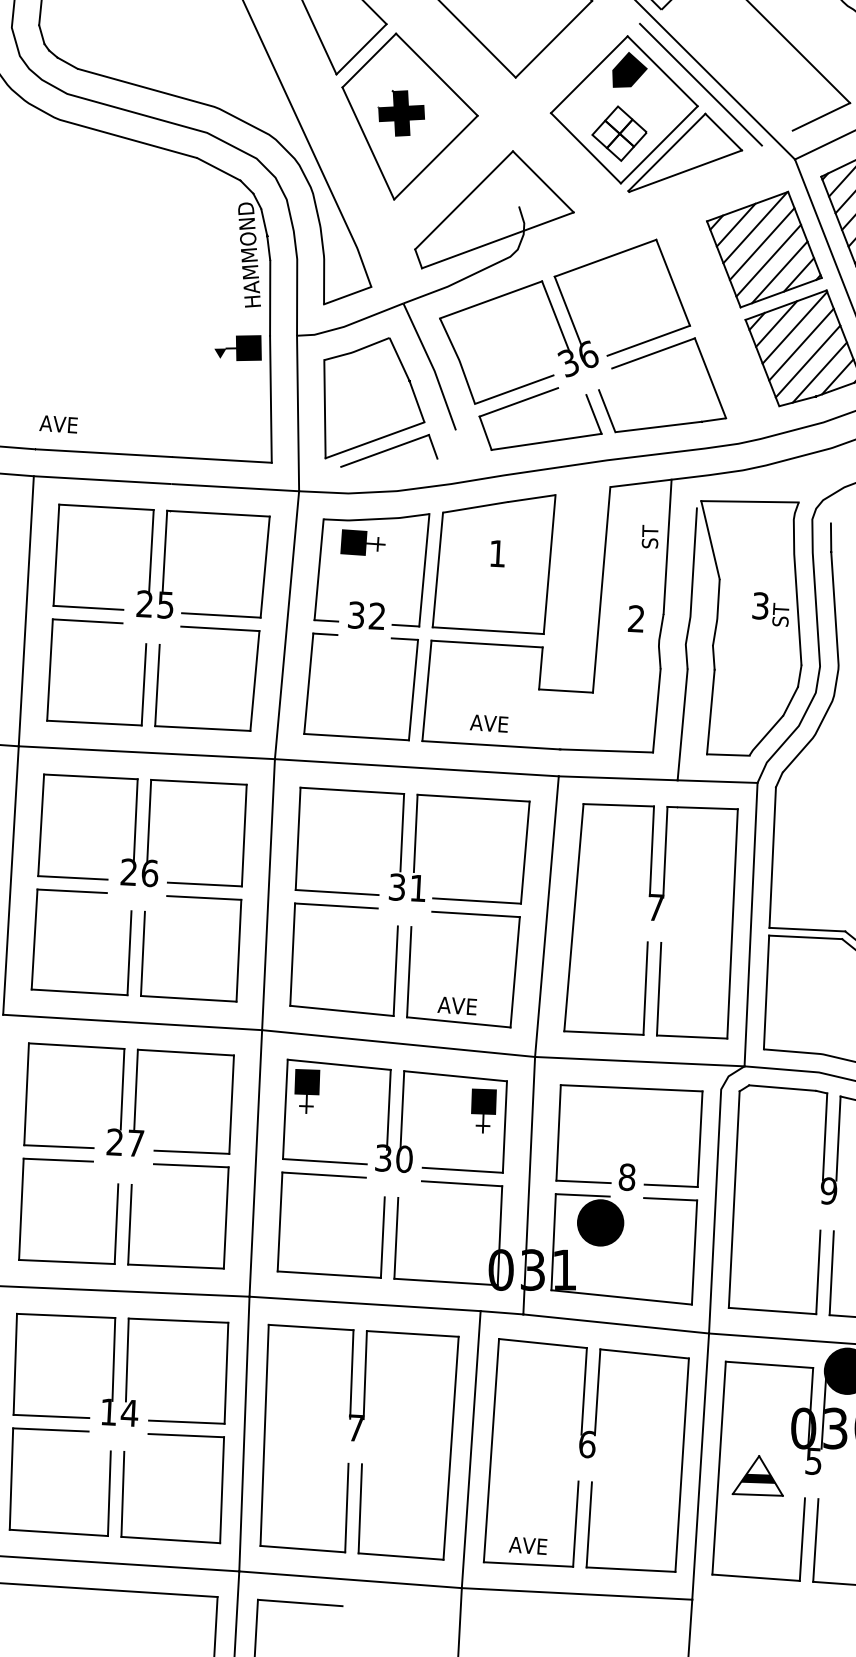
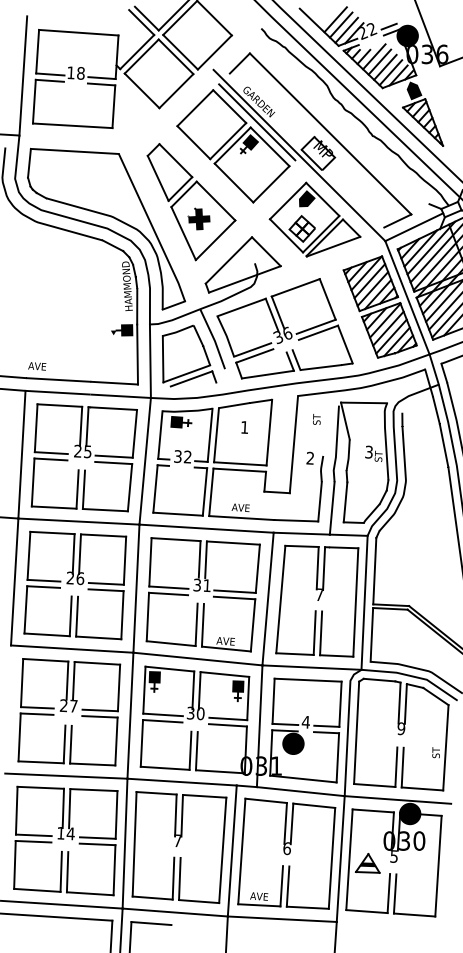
line: (700, 84) -> (340, 205), removed
line: (668, 545) -> (325, 423), removed
text: (626, 1175) -> (305, 721), 8 -> 4

